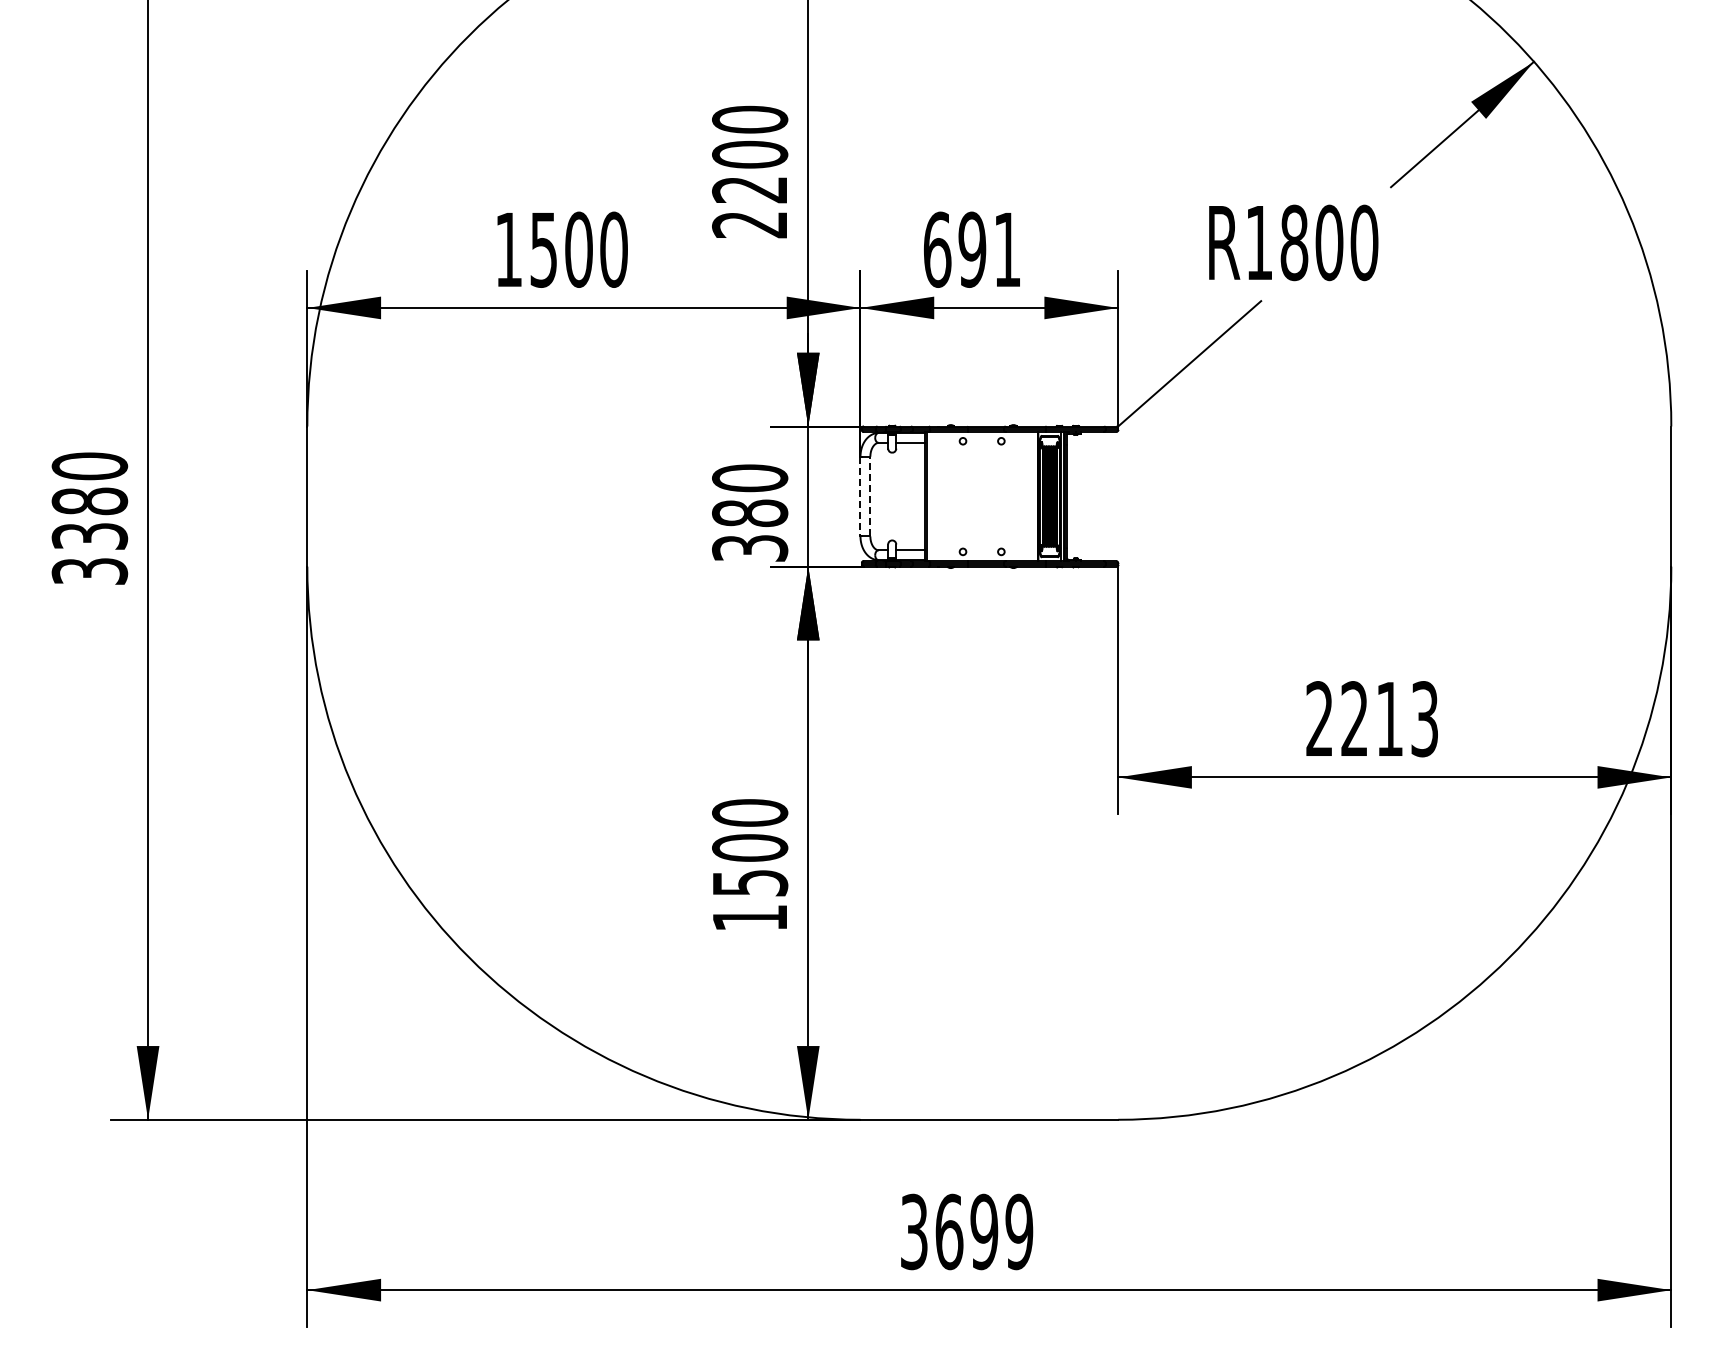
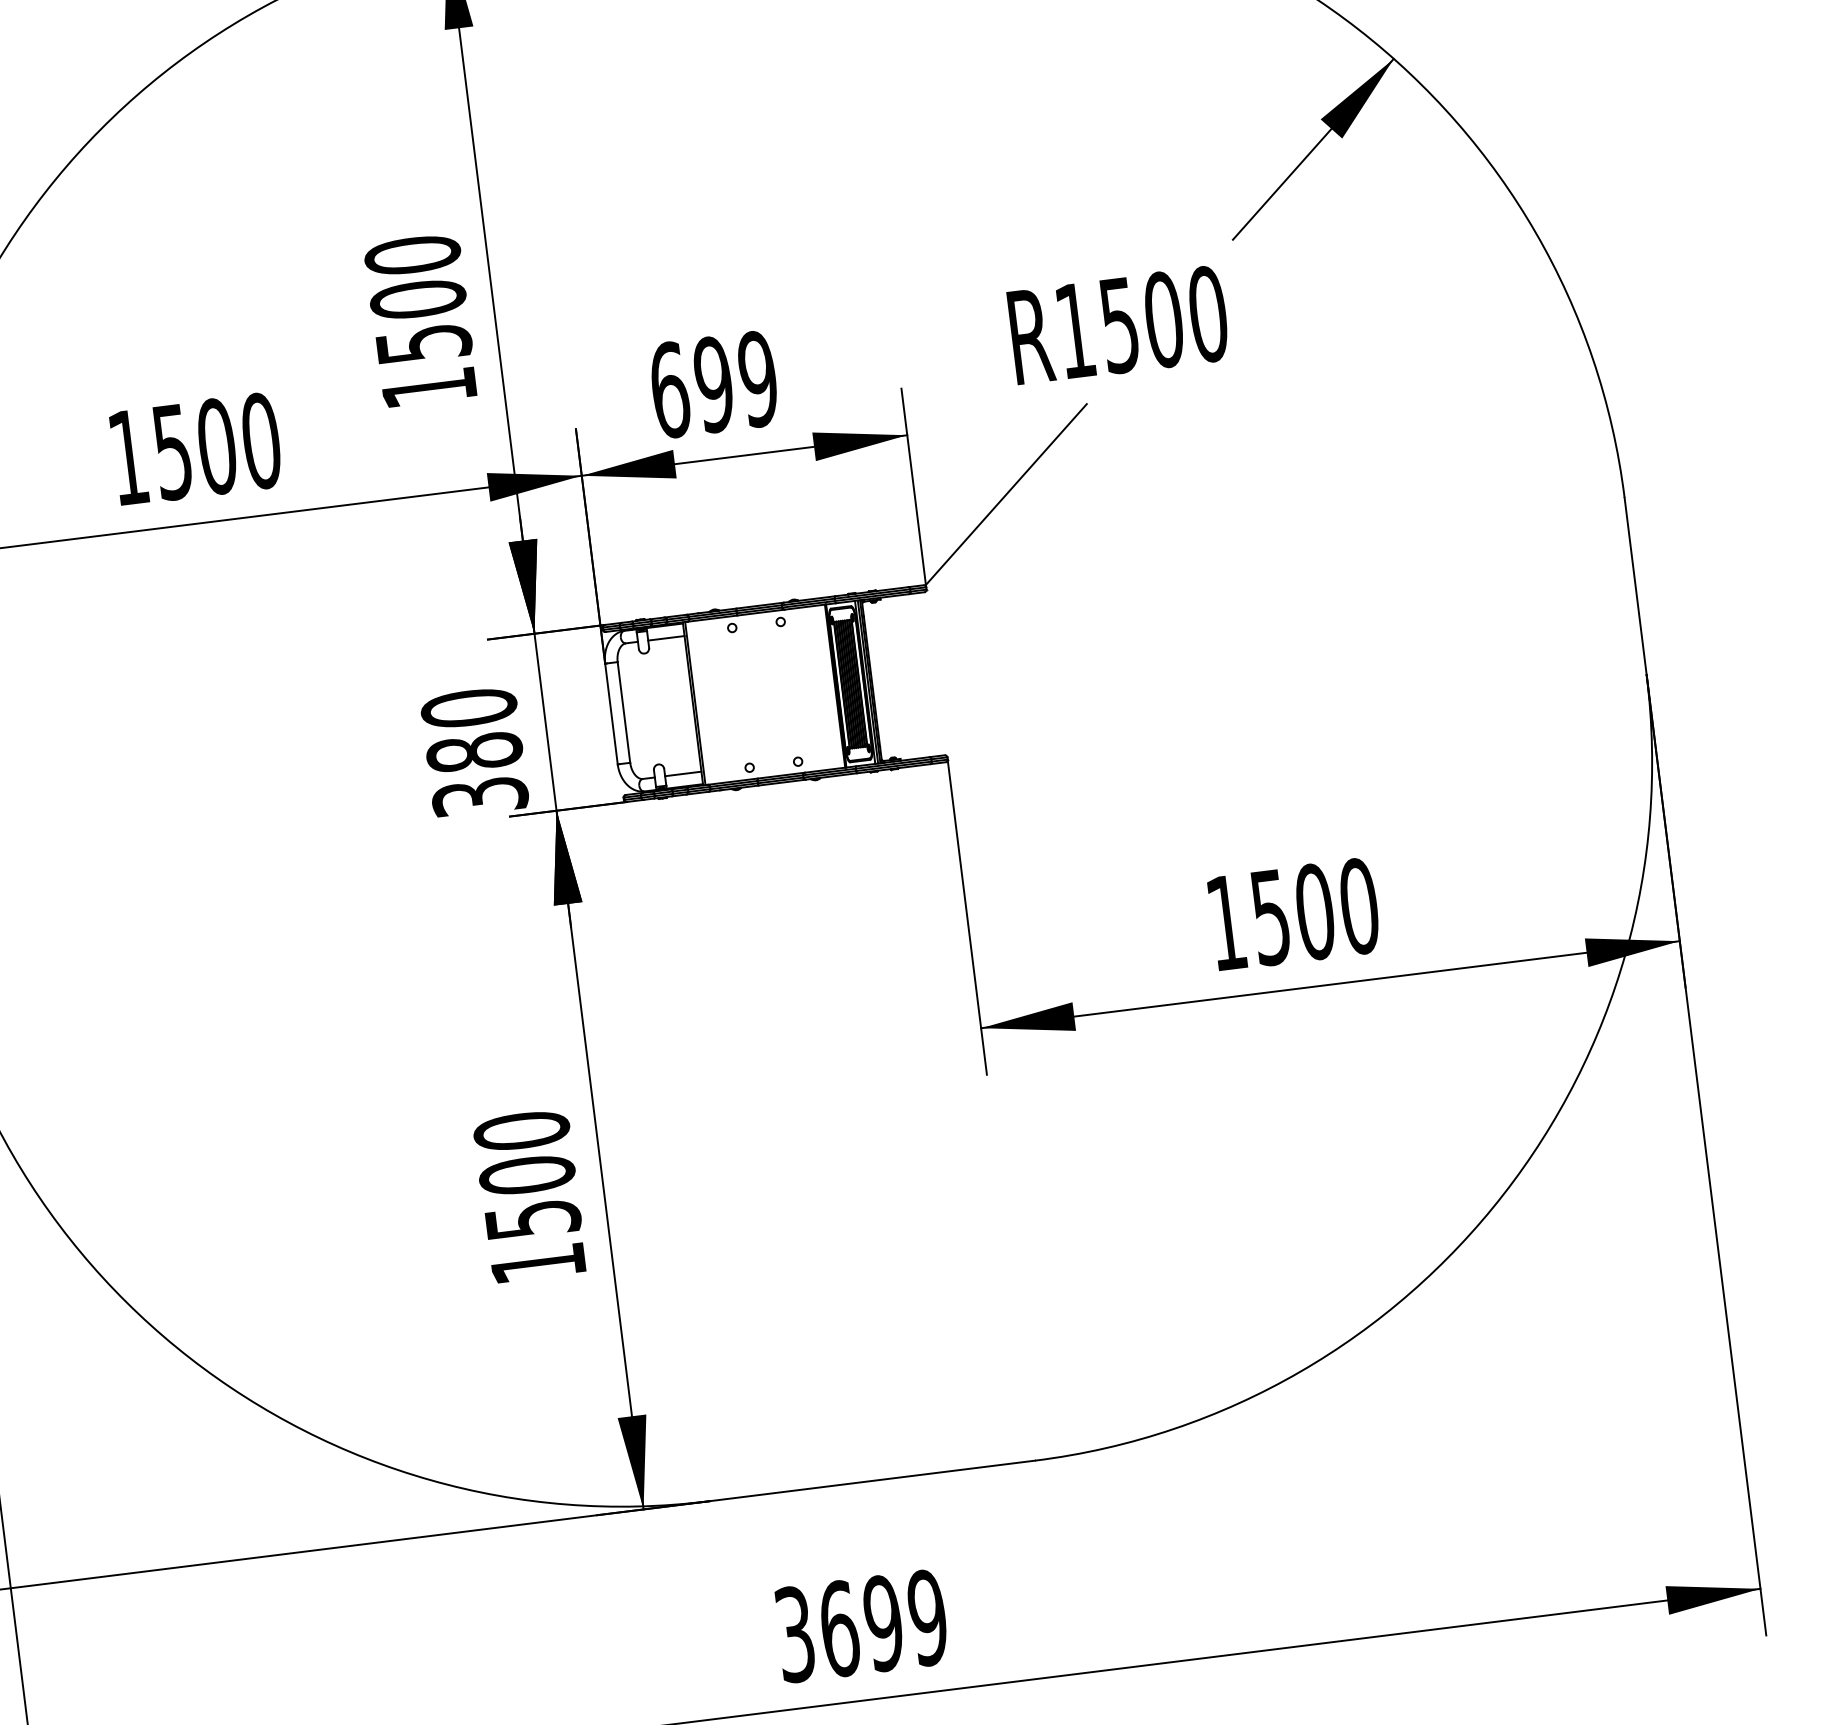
text: (750, 207) -> (427, 366), 2200 -> 1500
text: (1294, 242) -> (1119, 324), R1800 -> R1500
text: (1007, 249) -> (758, 378), 691 -> 699
line: (860, 496) -> (611, 713), dashed -> solid
line: (870, 496) -> (624, 712), dashed -> solid
text: (1372, 719) -> (1293, 915), 2213 -> 1500

